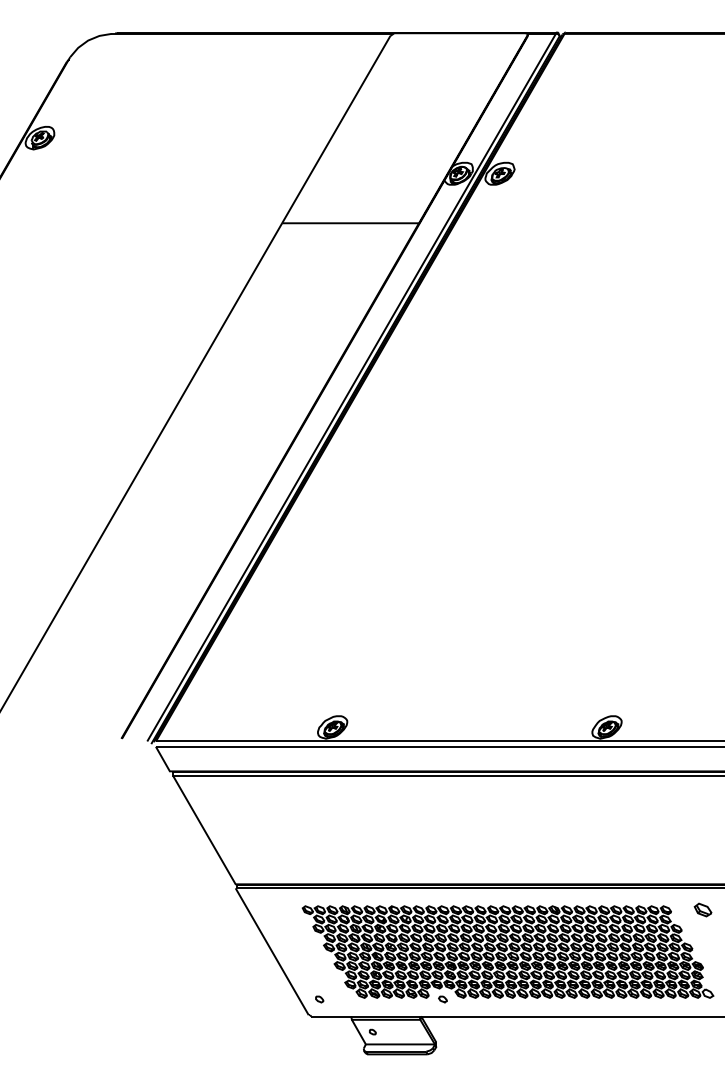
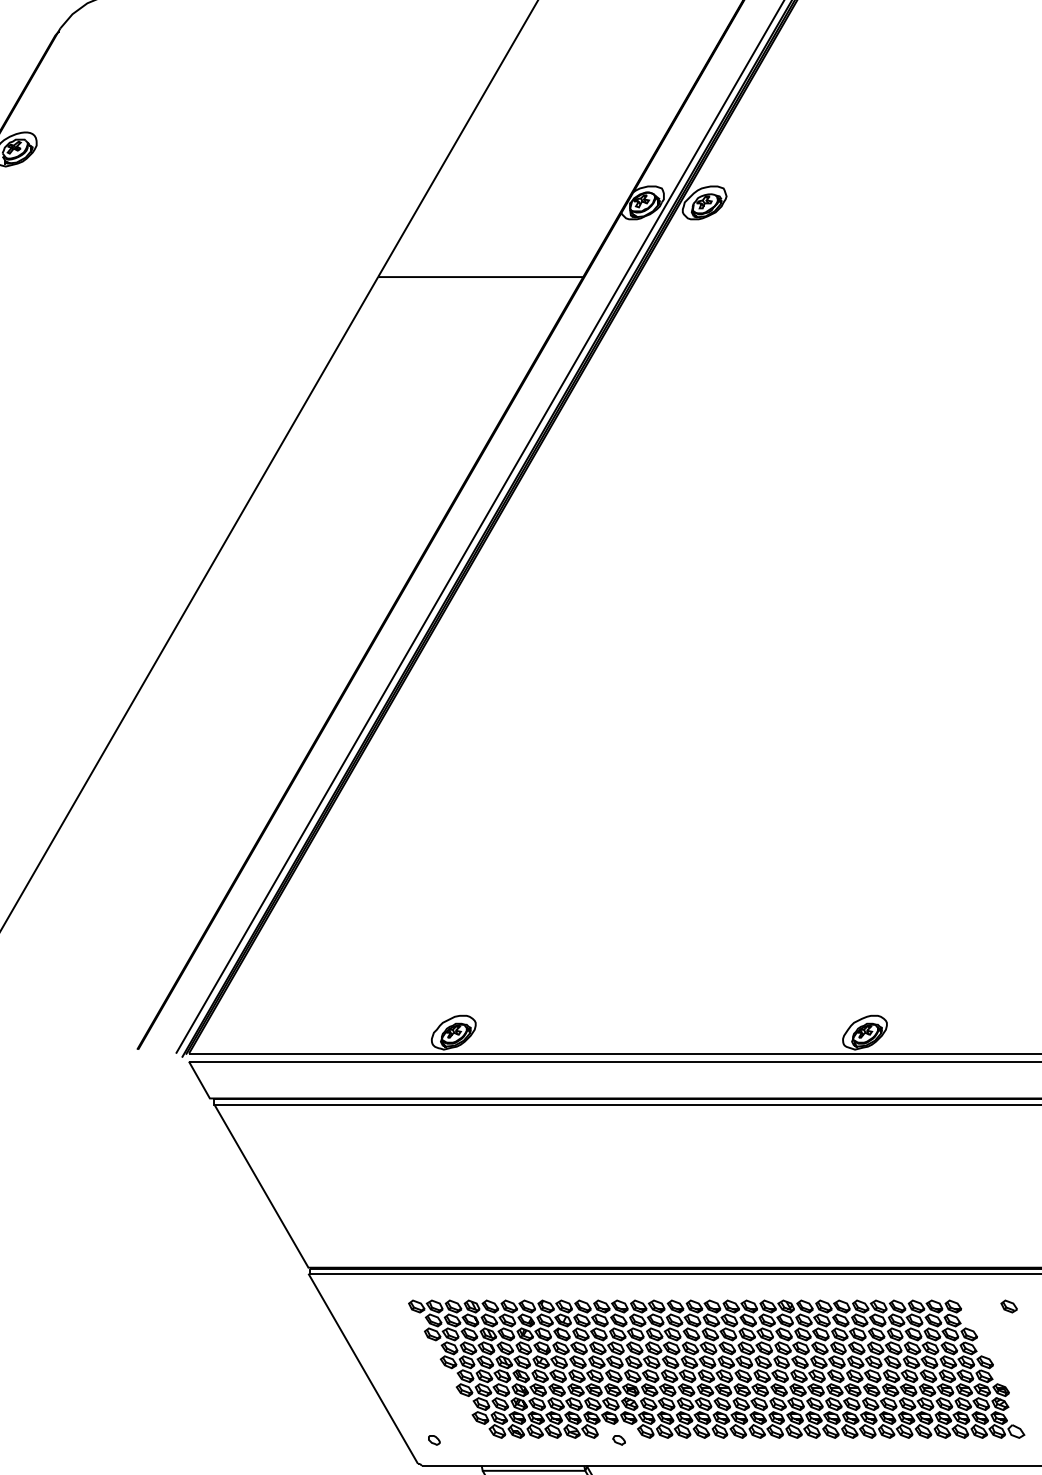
part: (703, 910) -> (1009, 1306), size x0.62

